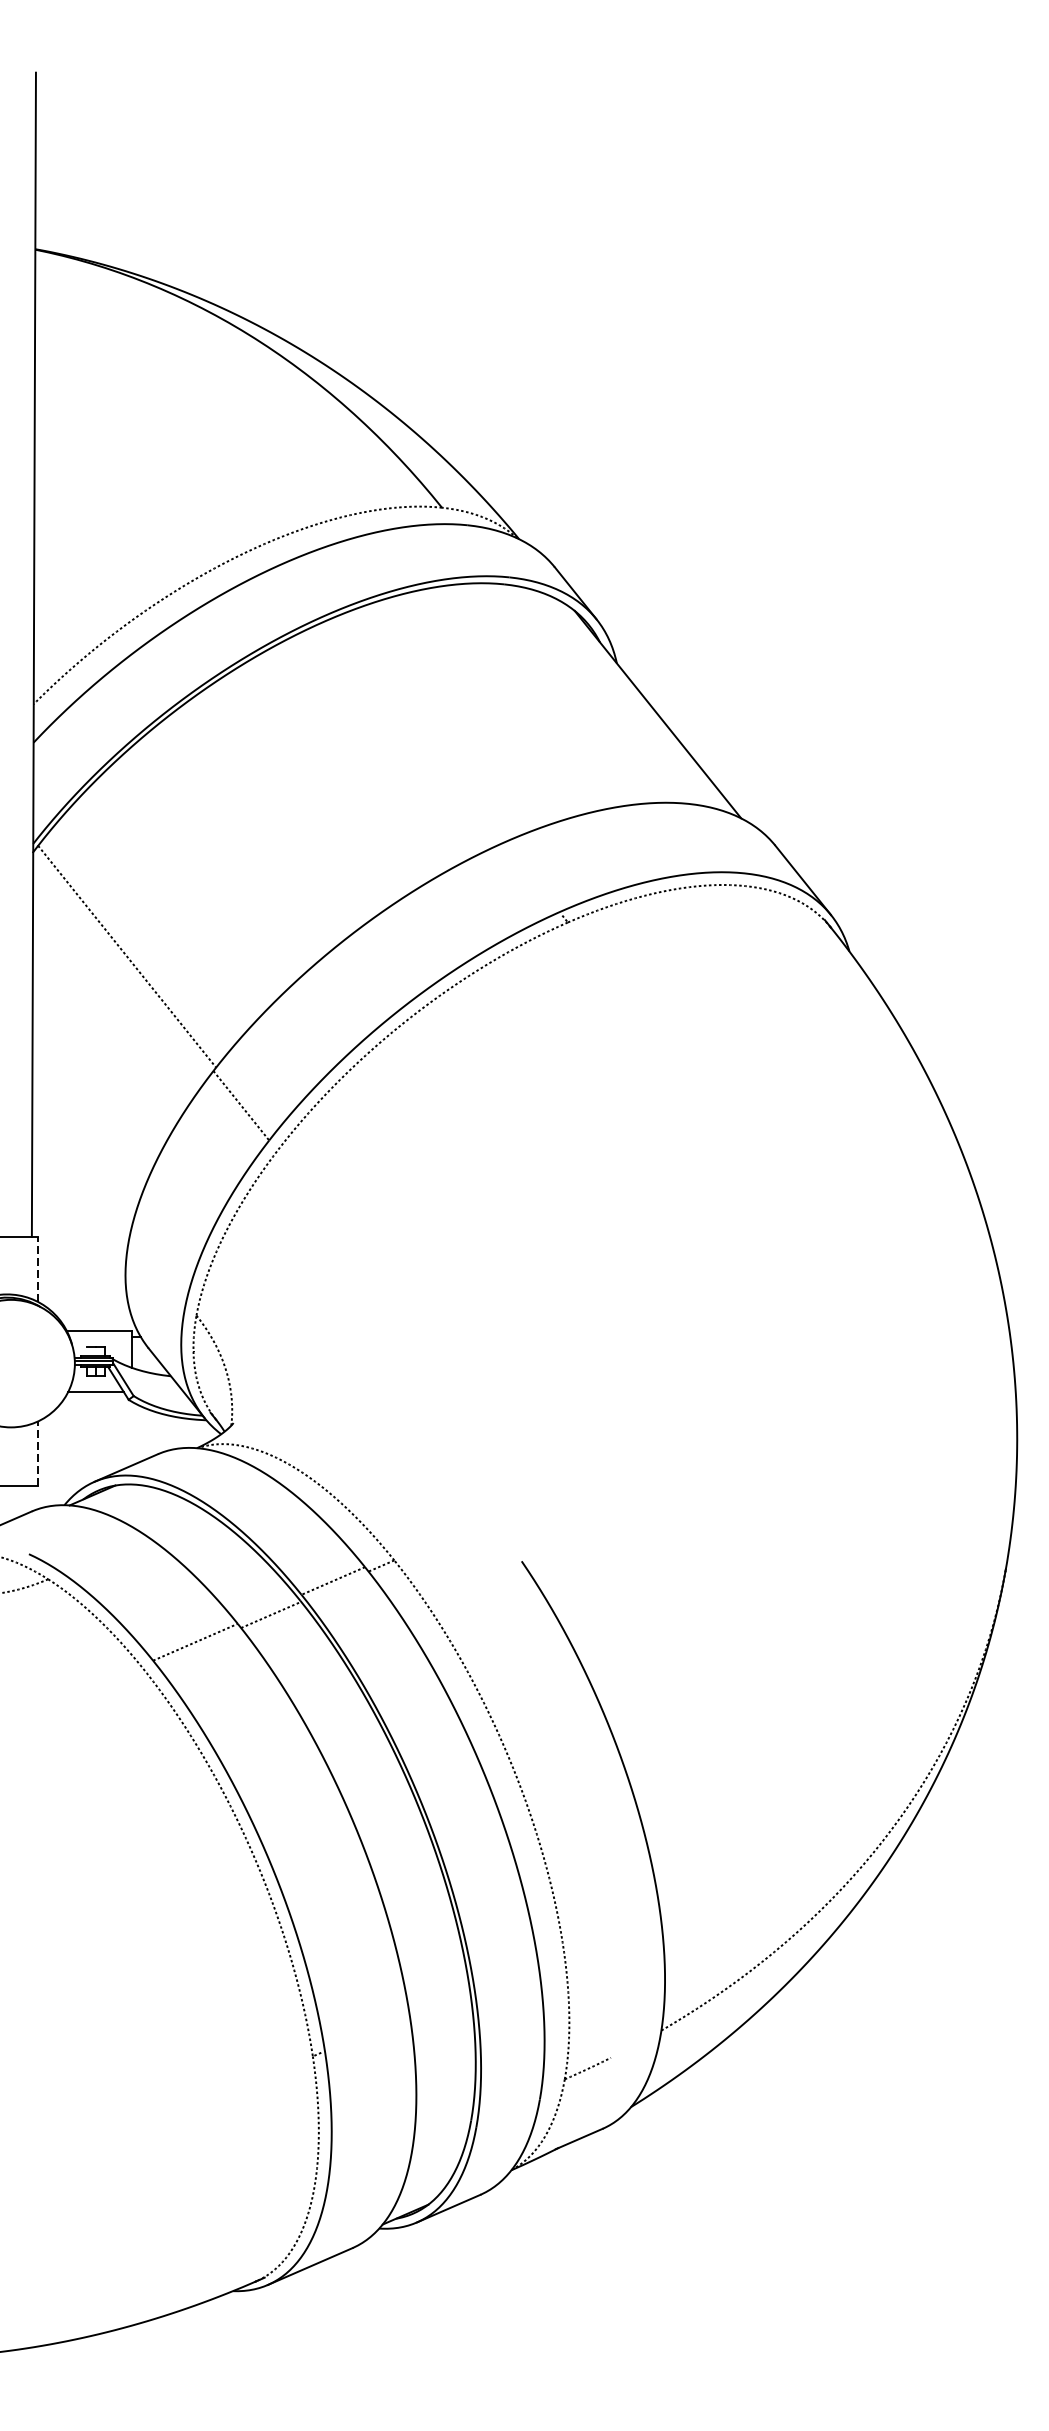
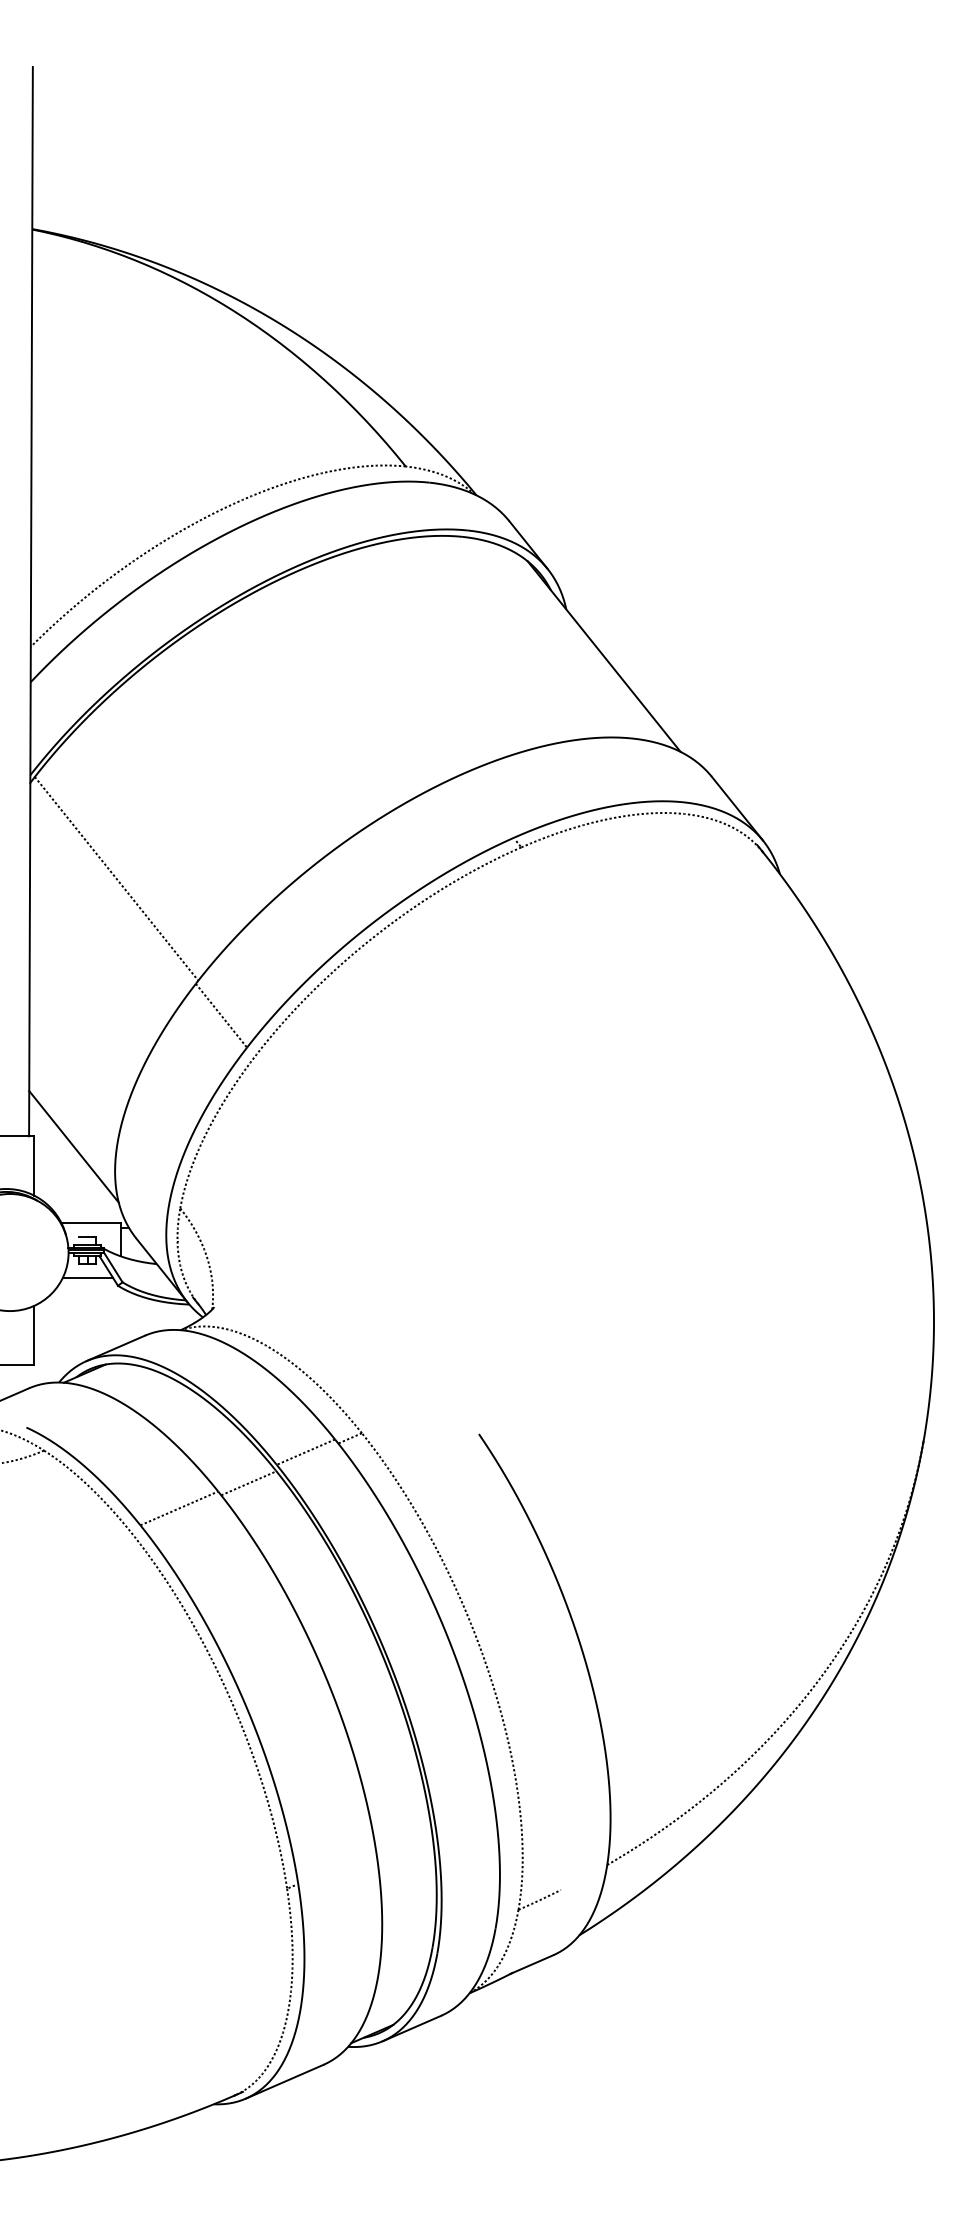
line: (80, 1248) -> (73, 1146), added
line: (37, 1268) -> (34, 1165), dashed -> solid
line: (37, 1452) -> (34, 1334), dashed -> solid

